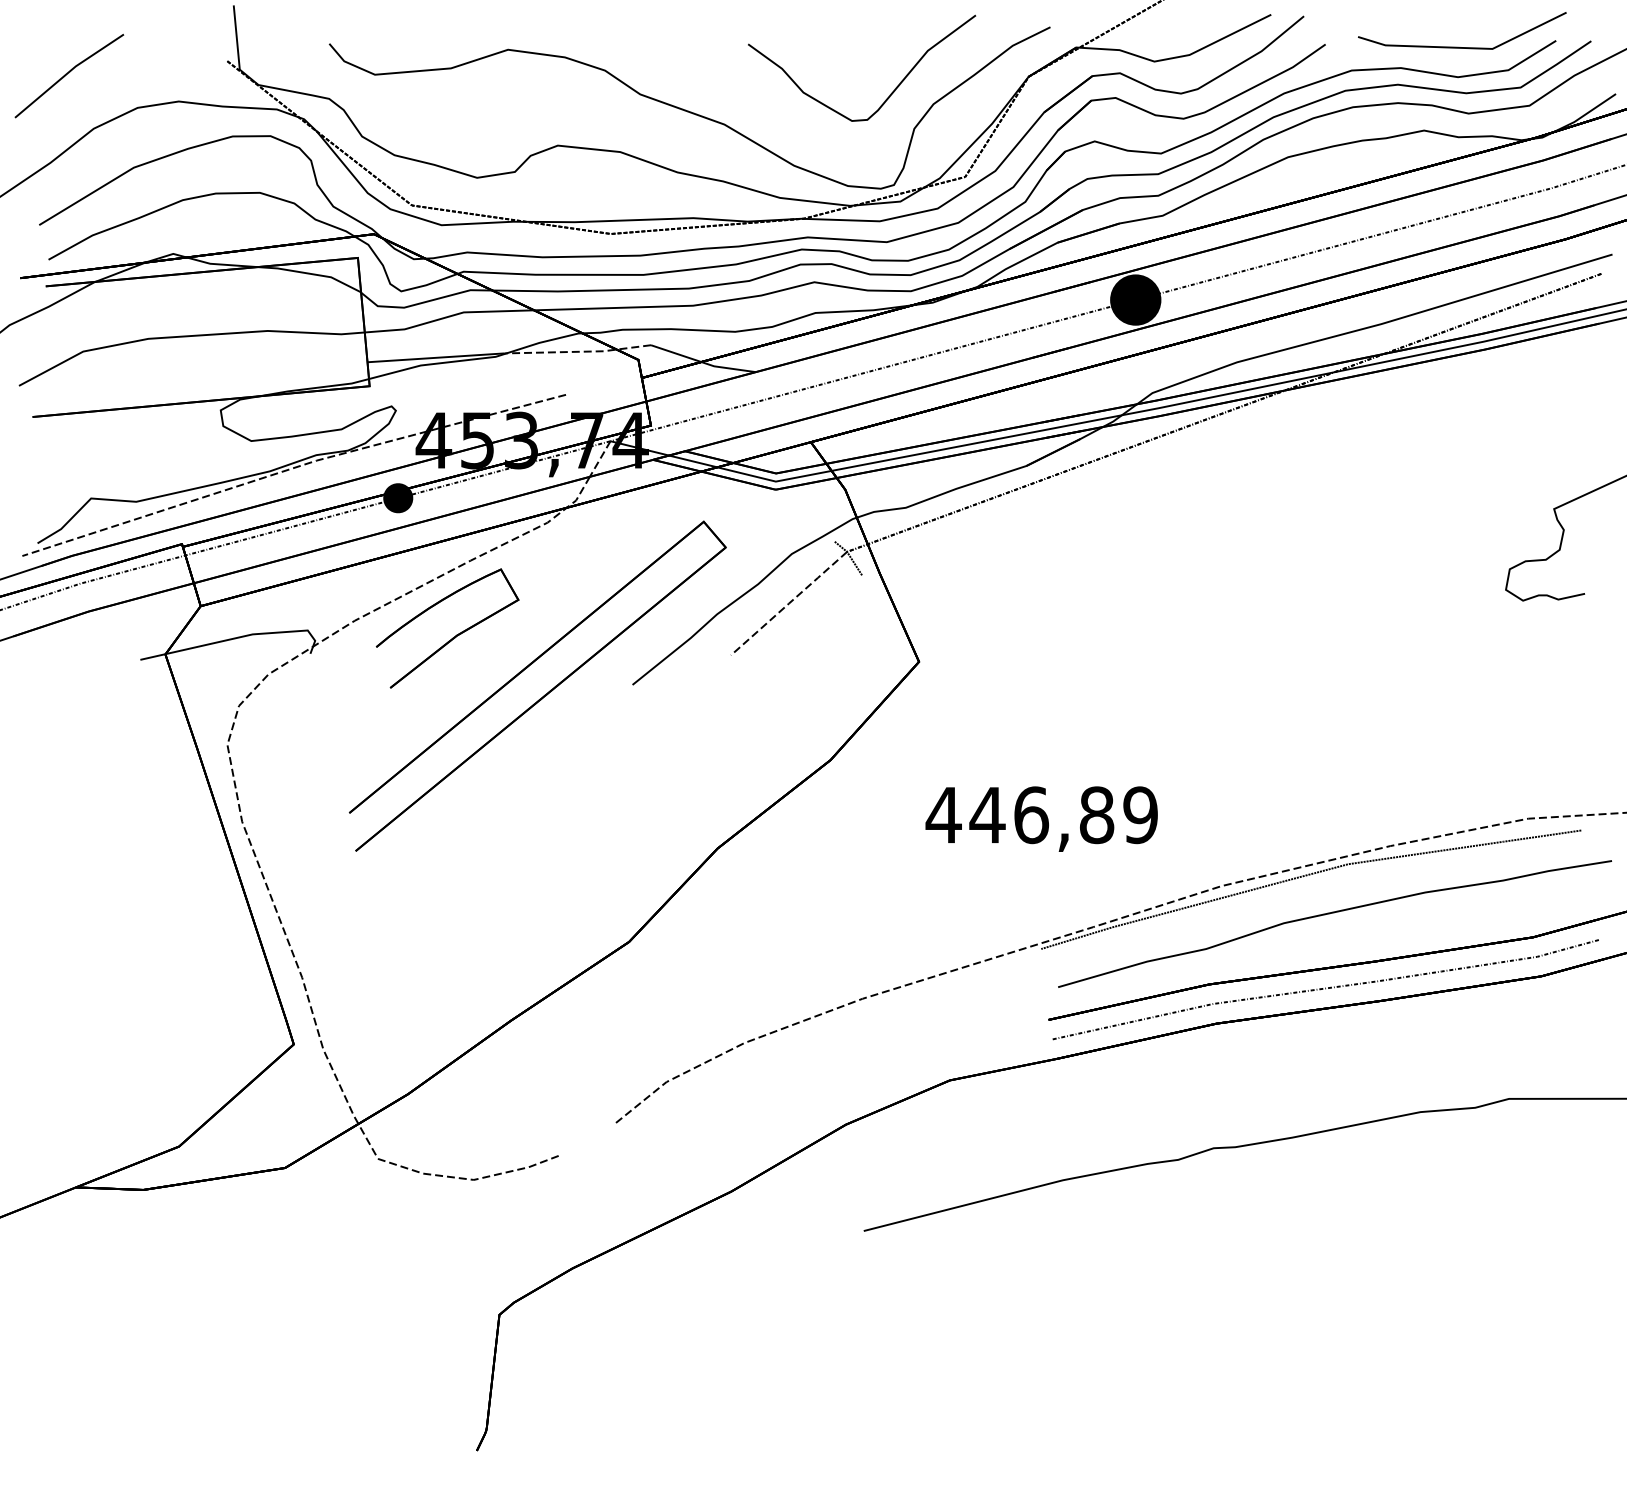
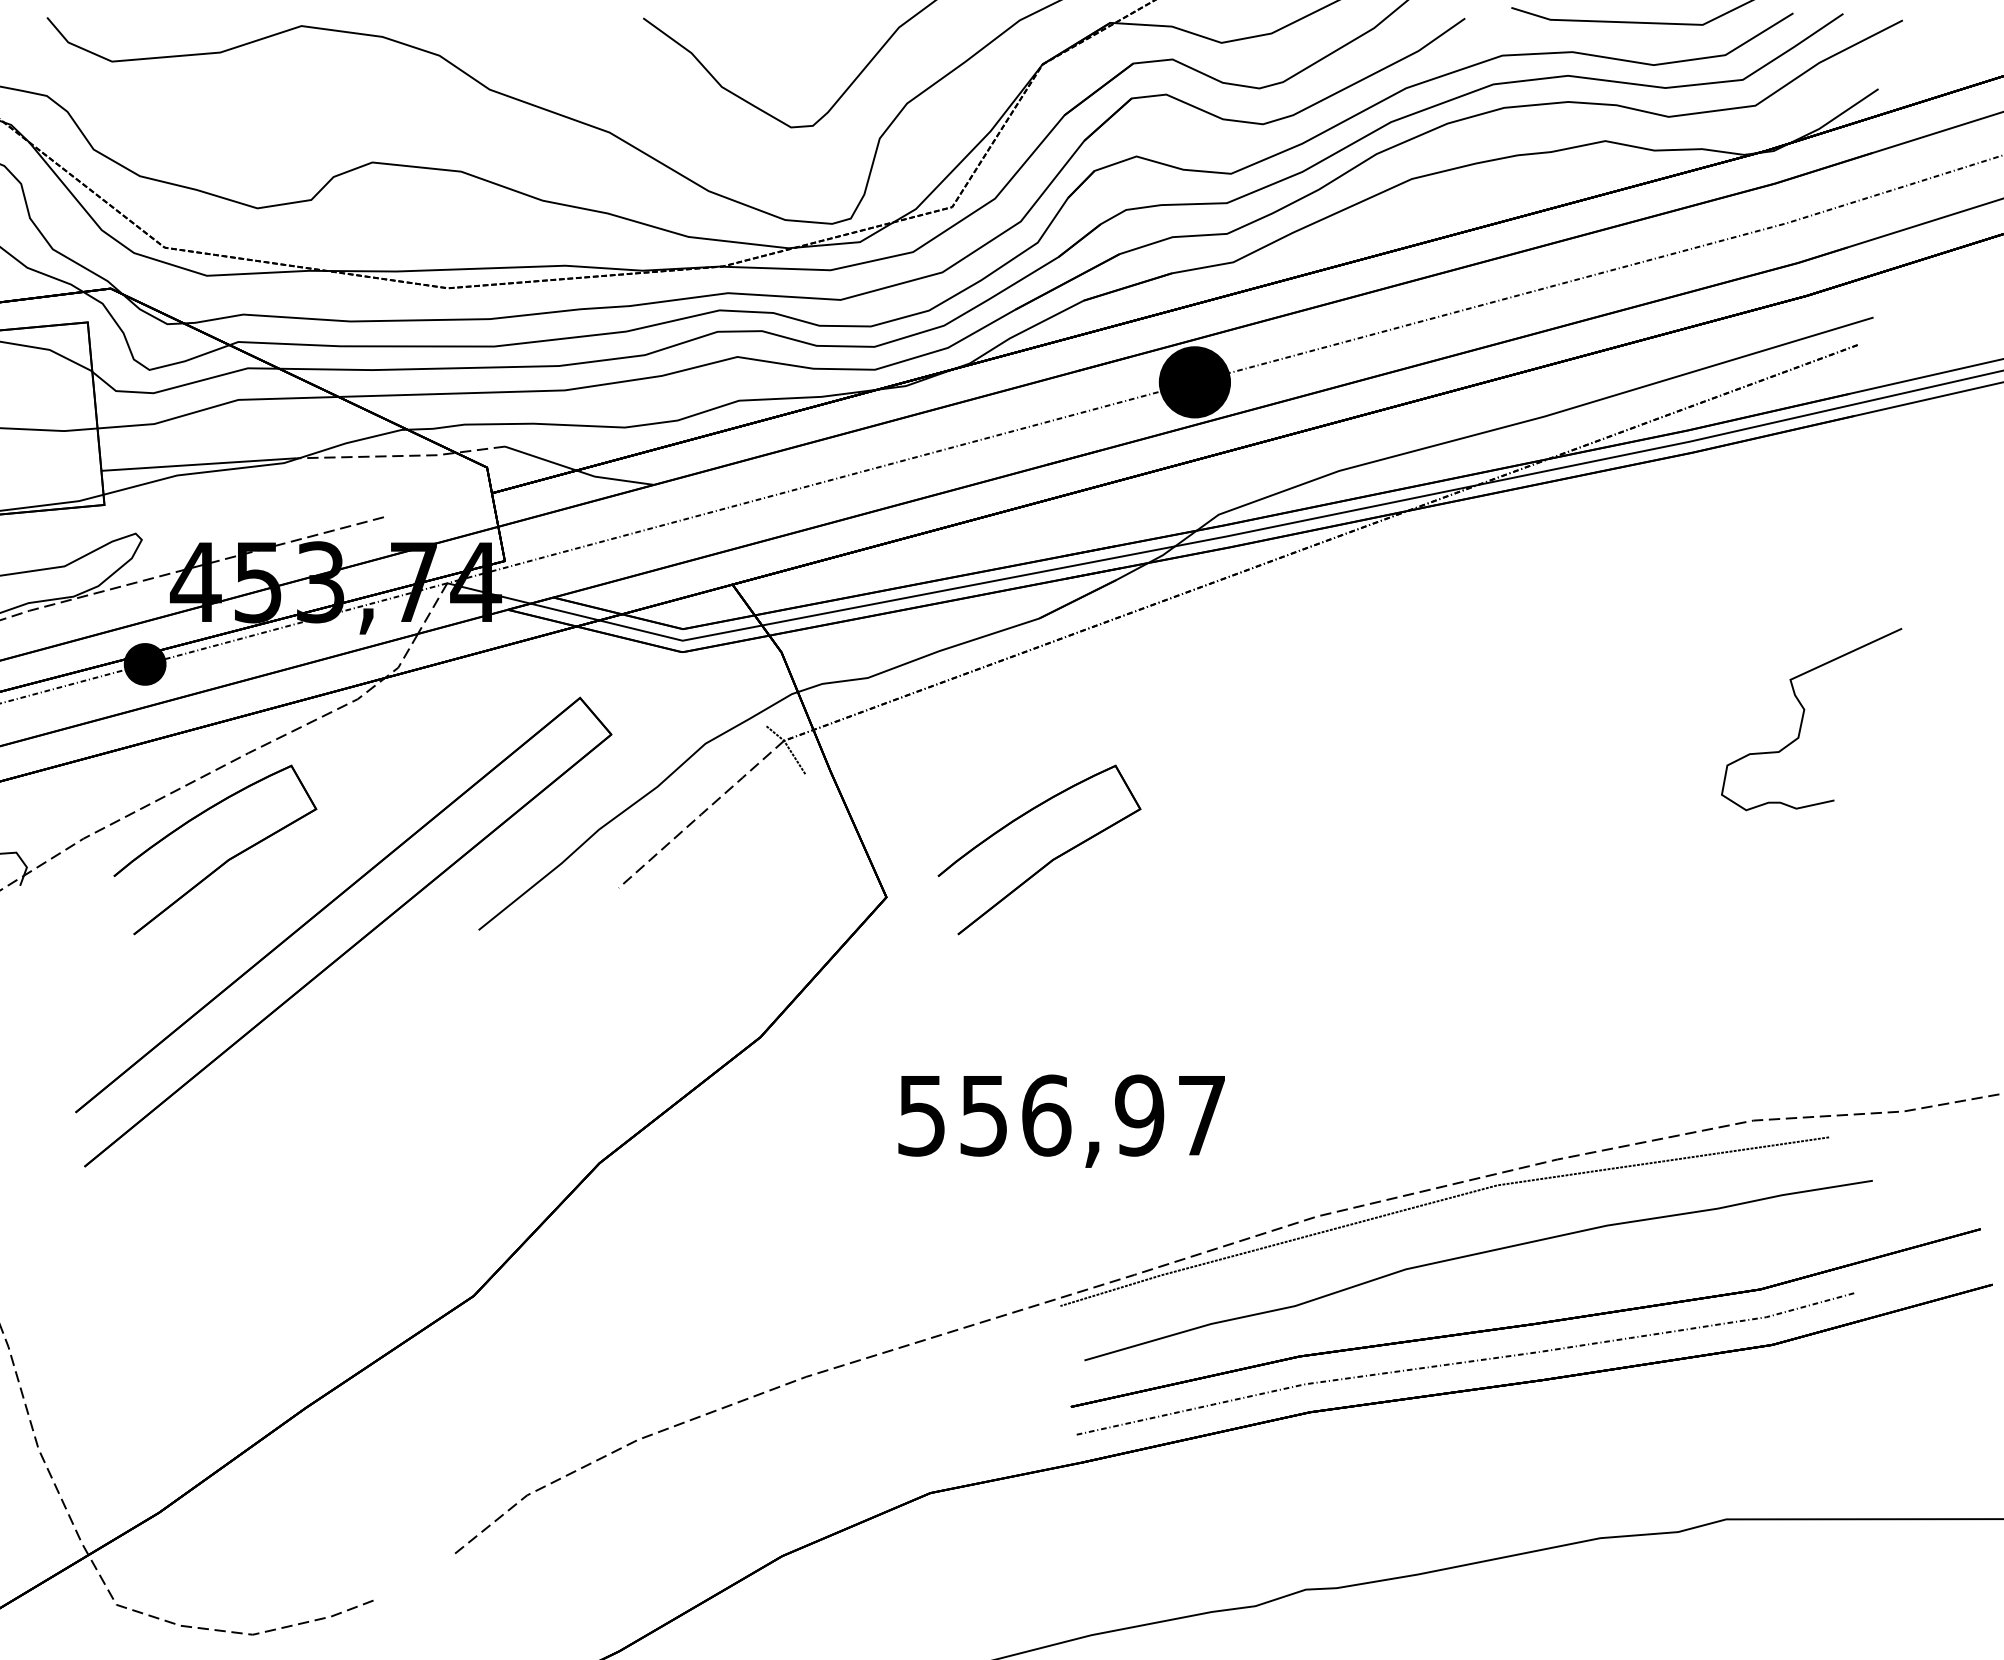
part: (1031, 637) -> (1046, 862), added
text: (1041, 815) -> (1060, 1116), 446,89 -> 556,97

